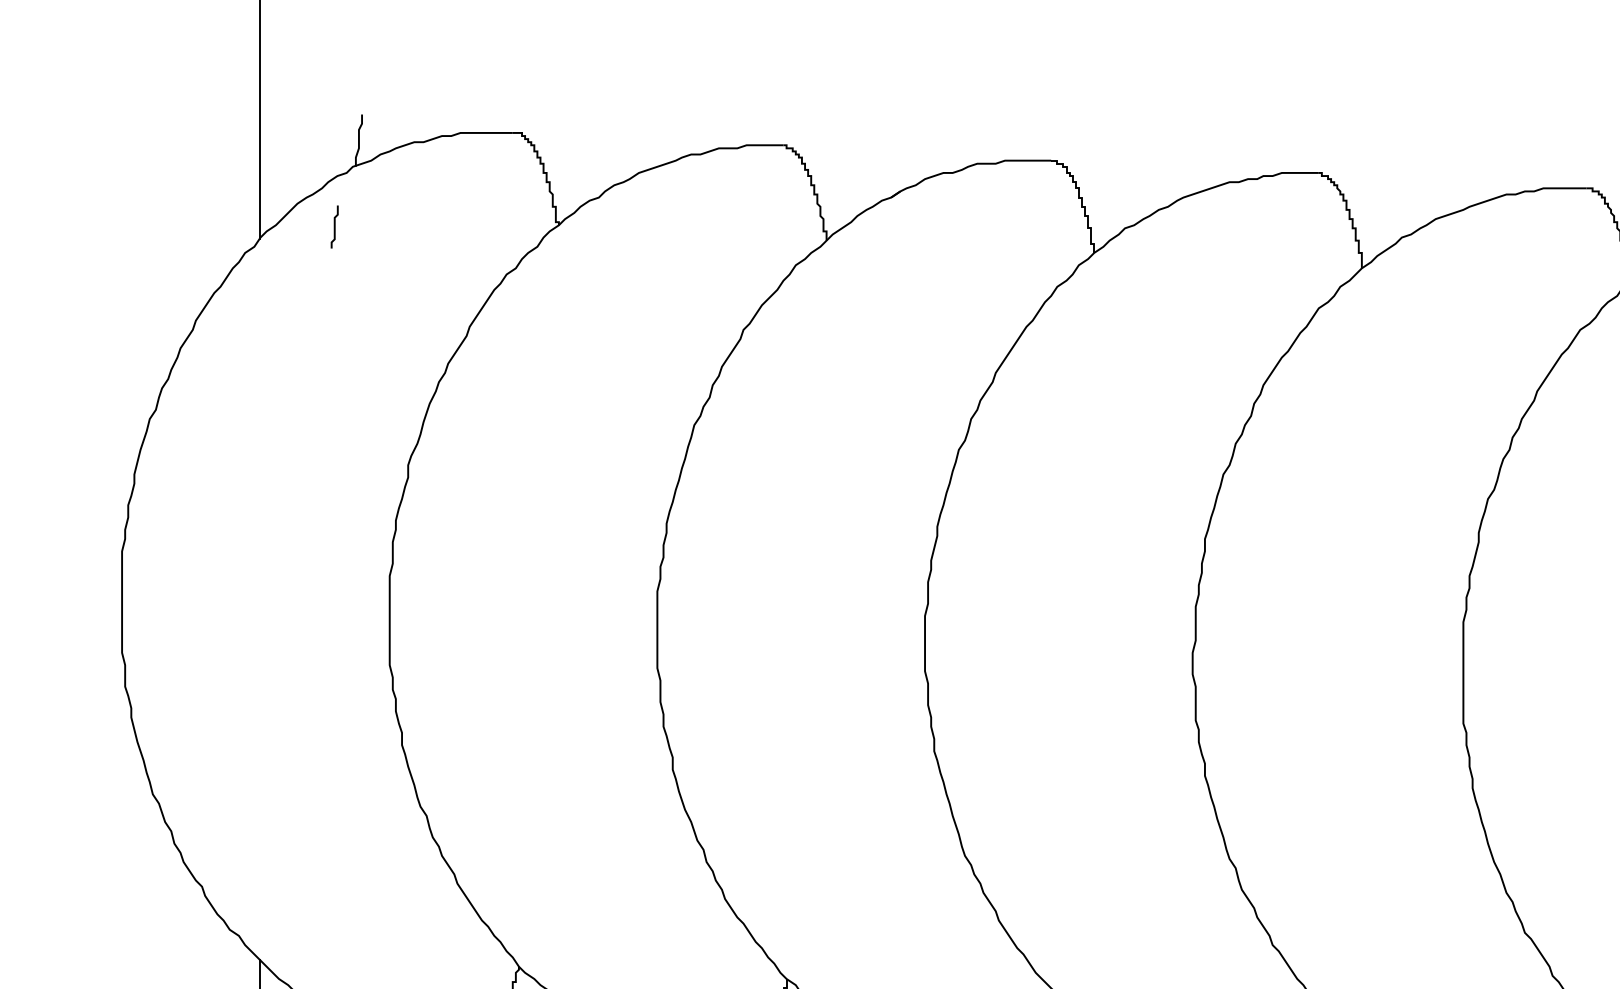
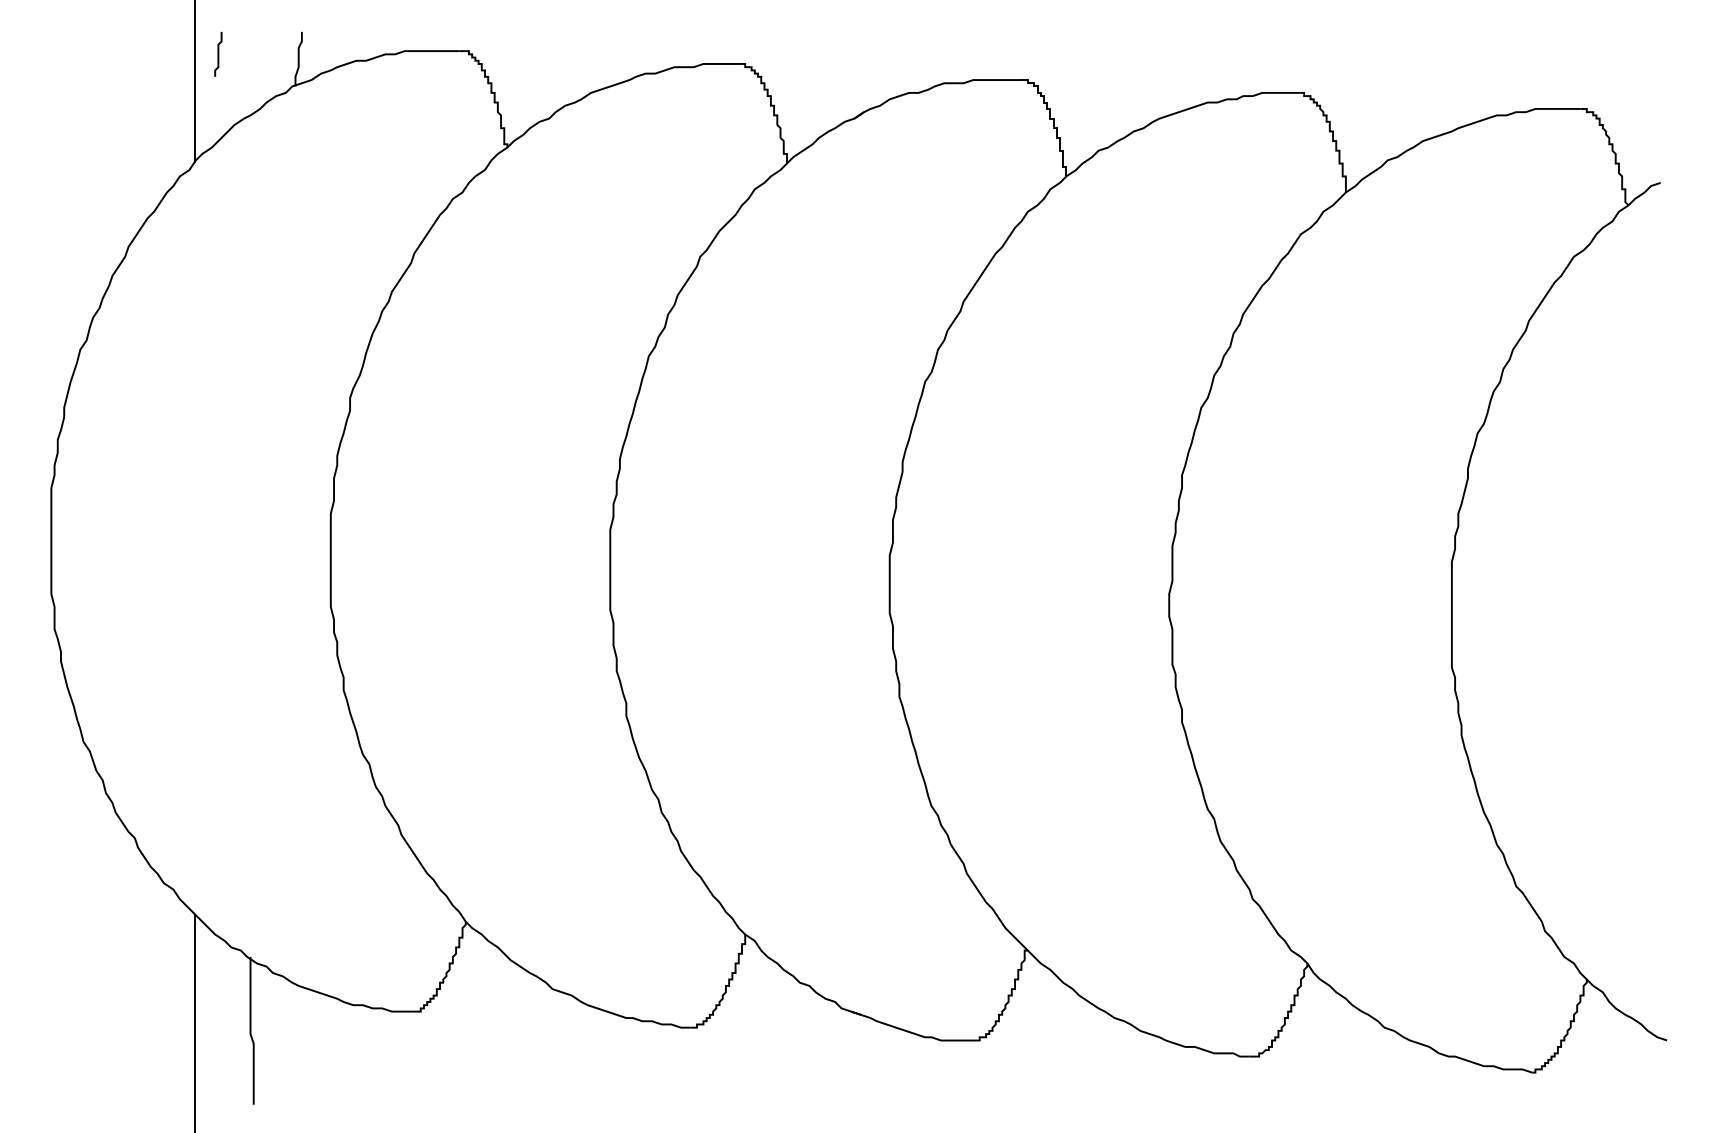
curve: (334, 226) -> (218, 53), moved

